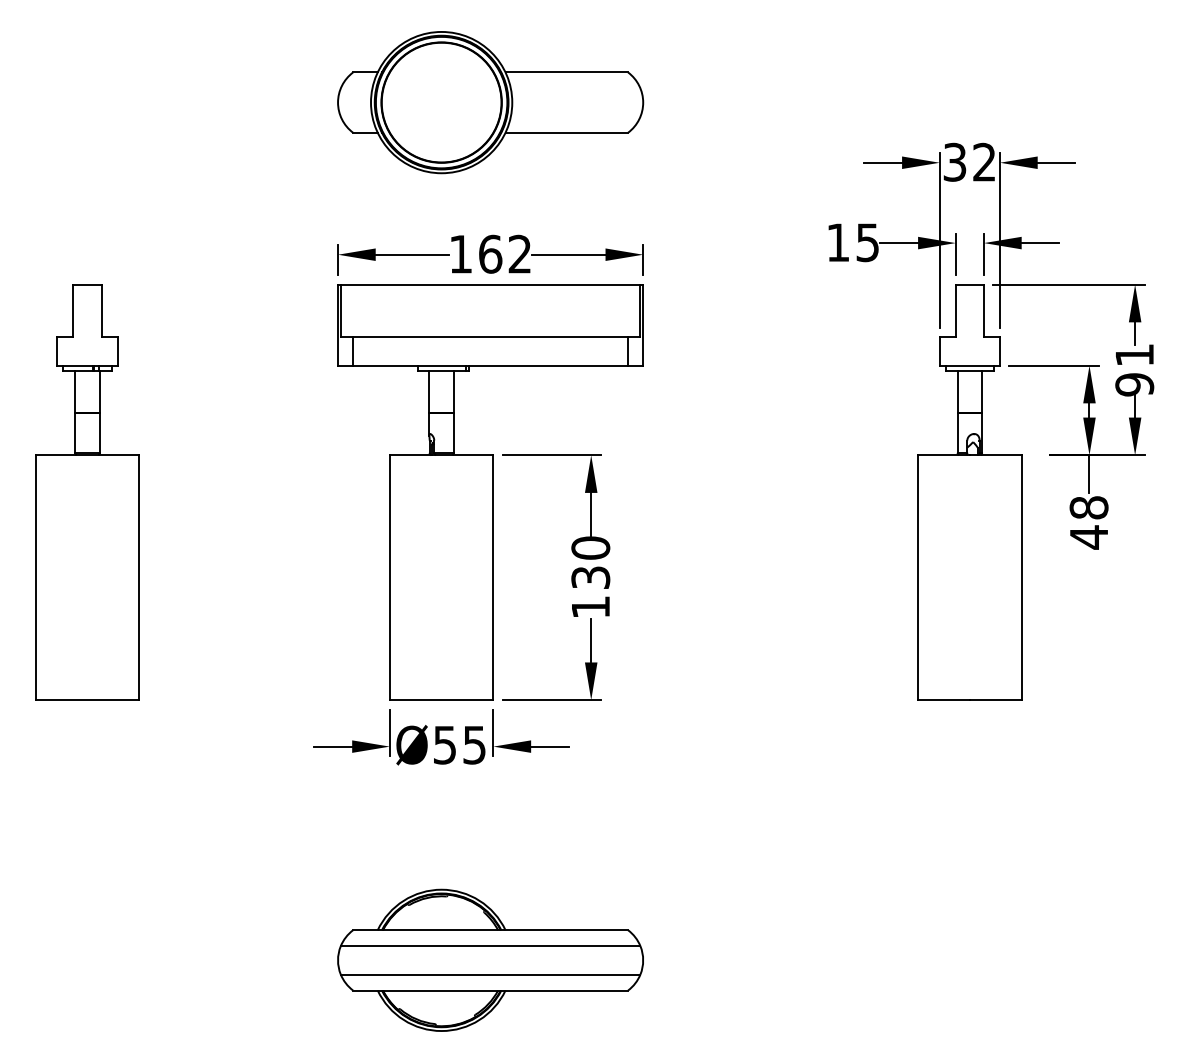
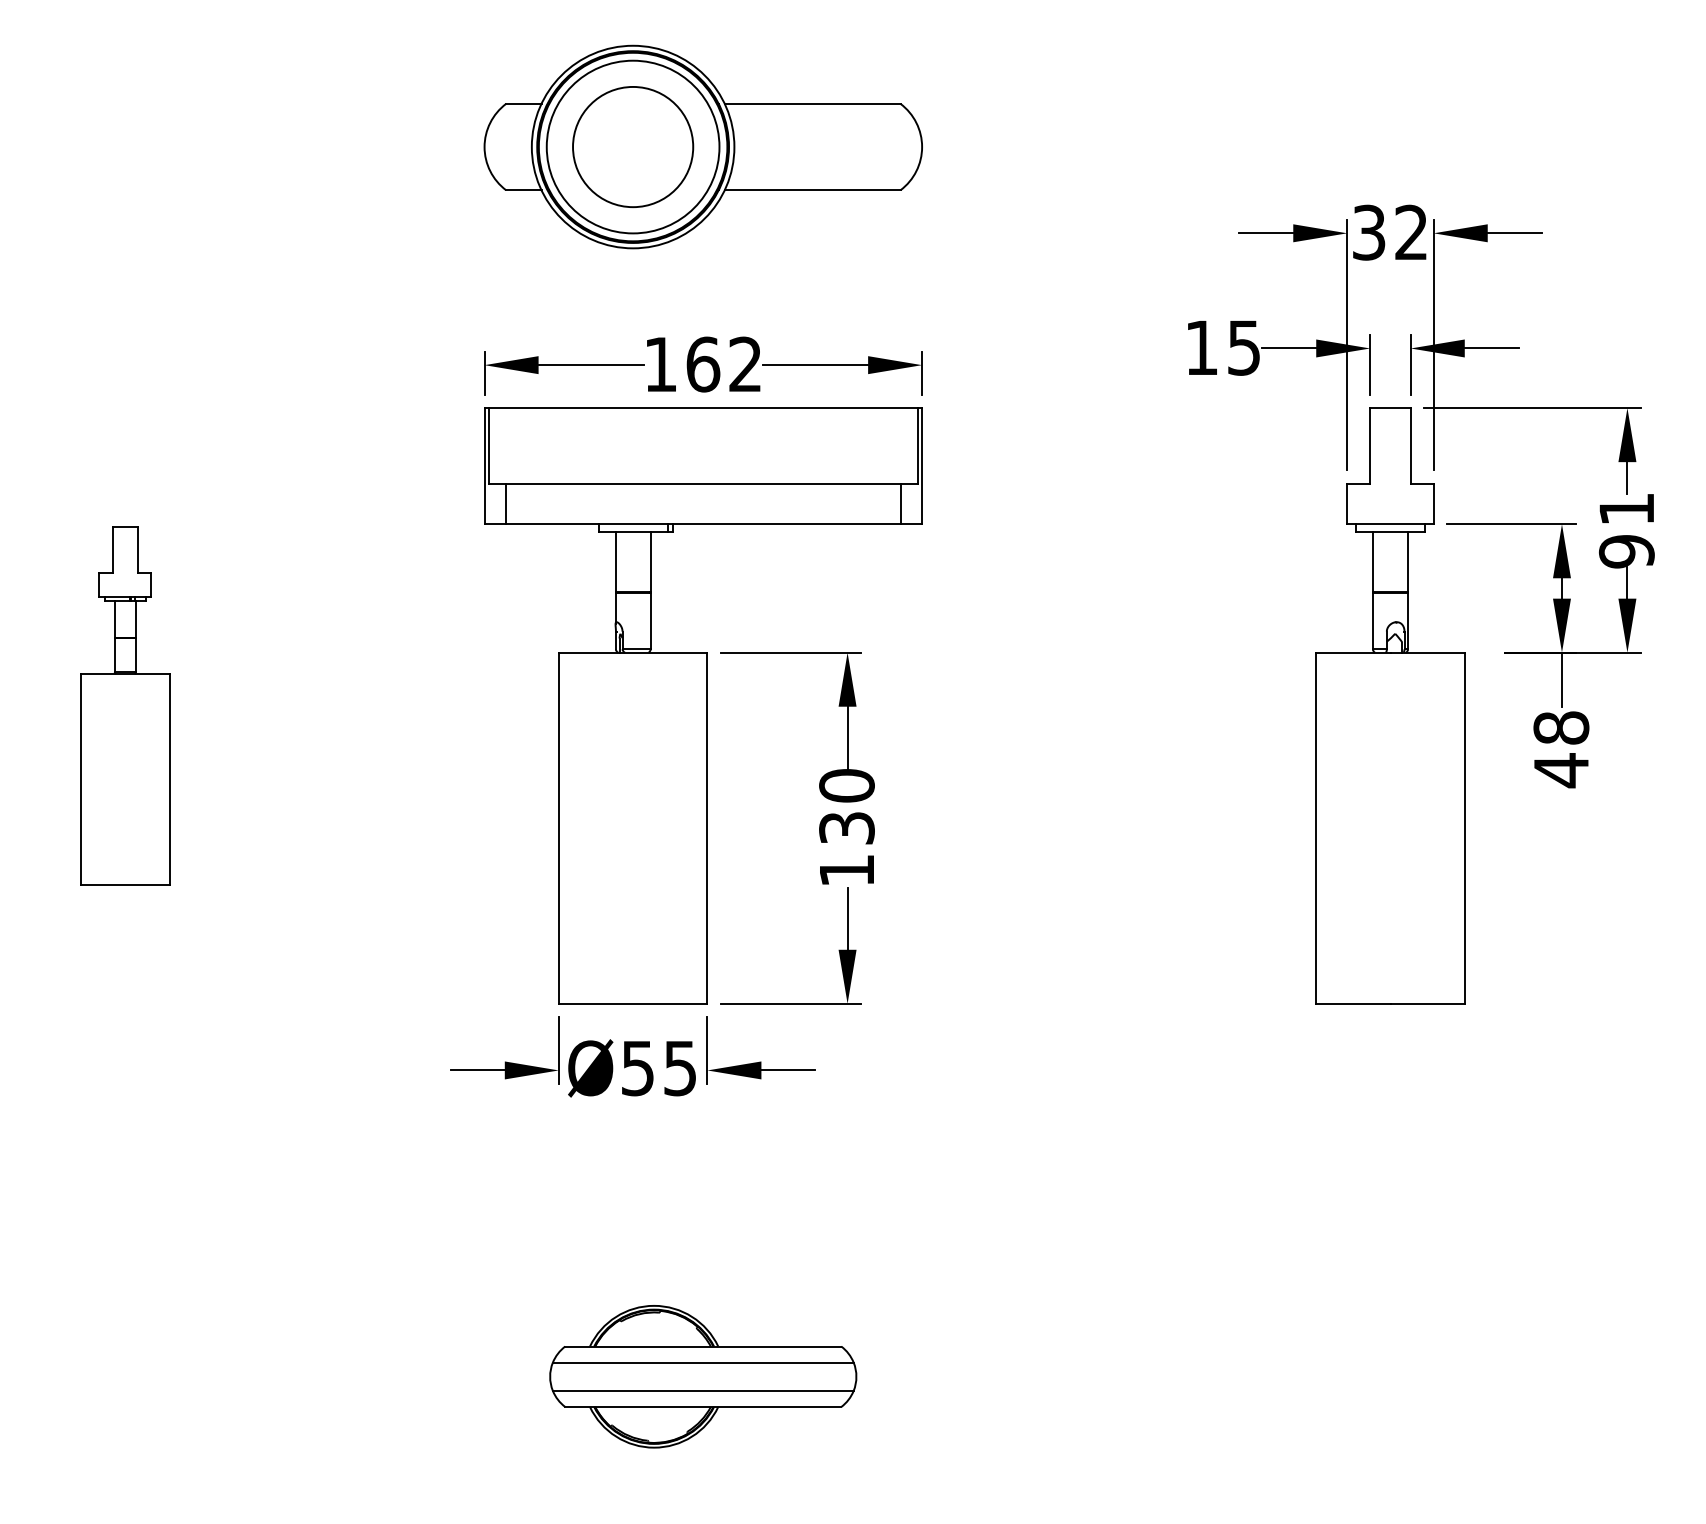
circle: (441, 102) -> (632, 146), size x0.7
part: (87, 492) -> (125, 706), size x0.6
part: (490, 959) -> (703, 1375), size x0.7

